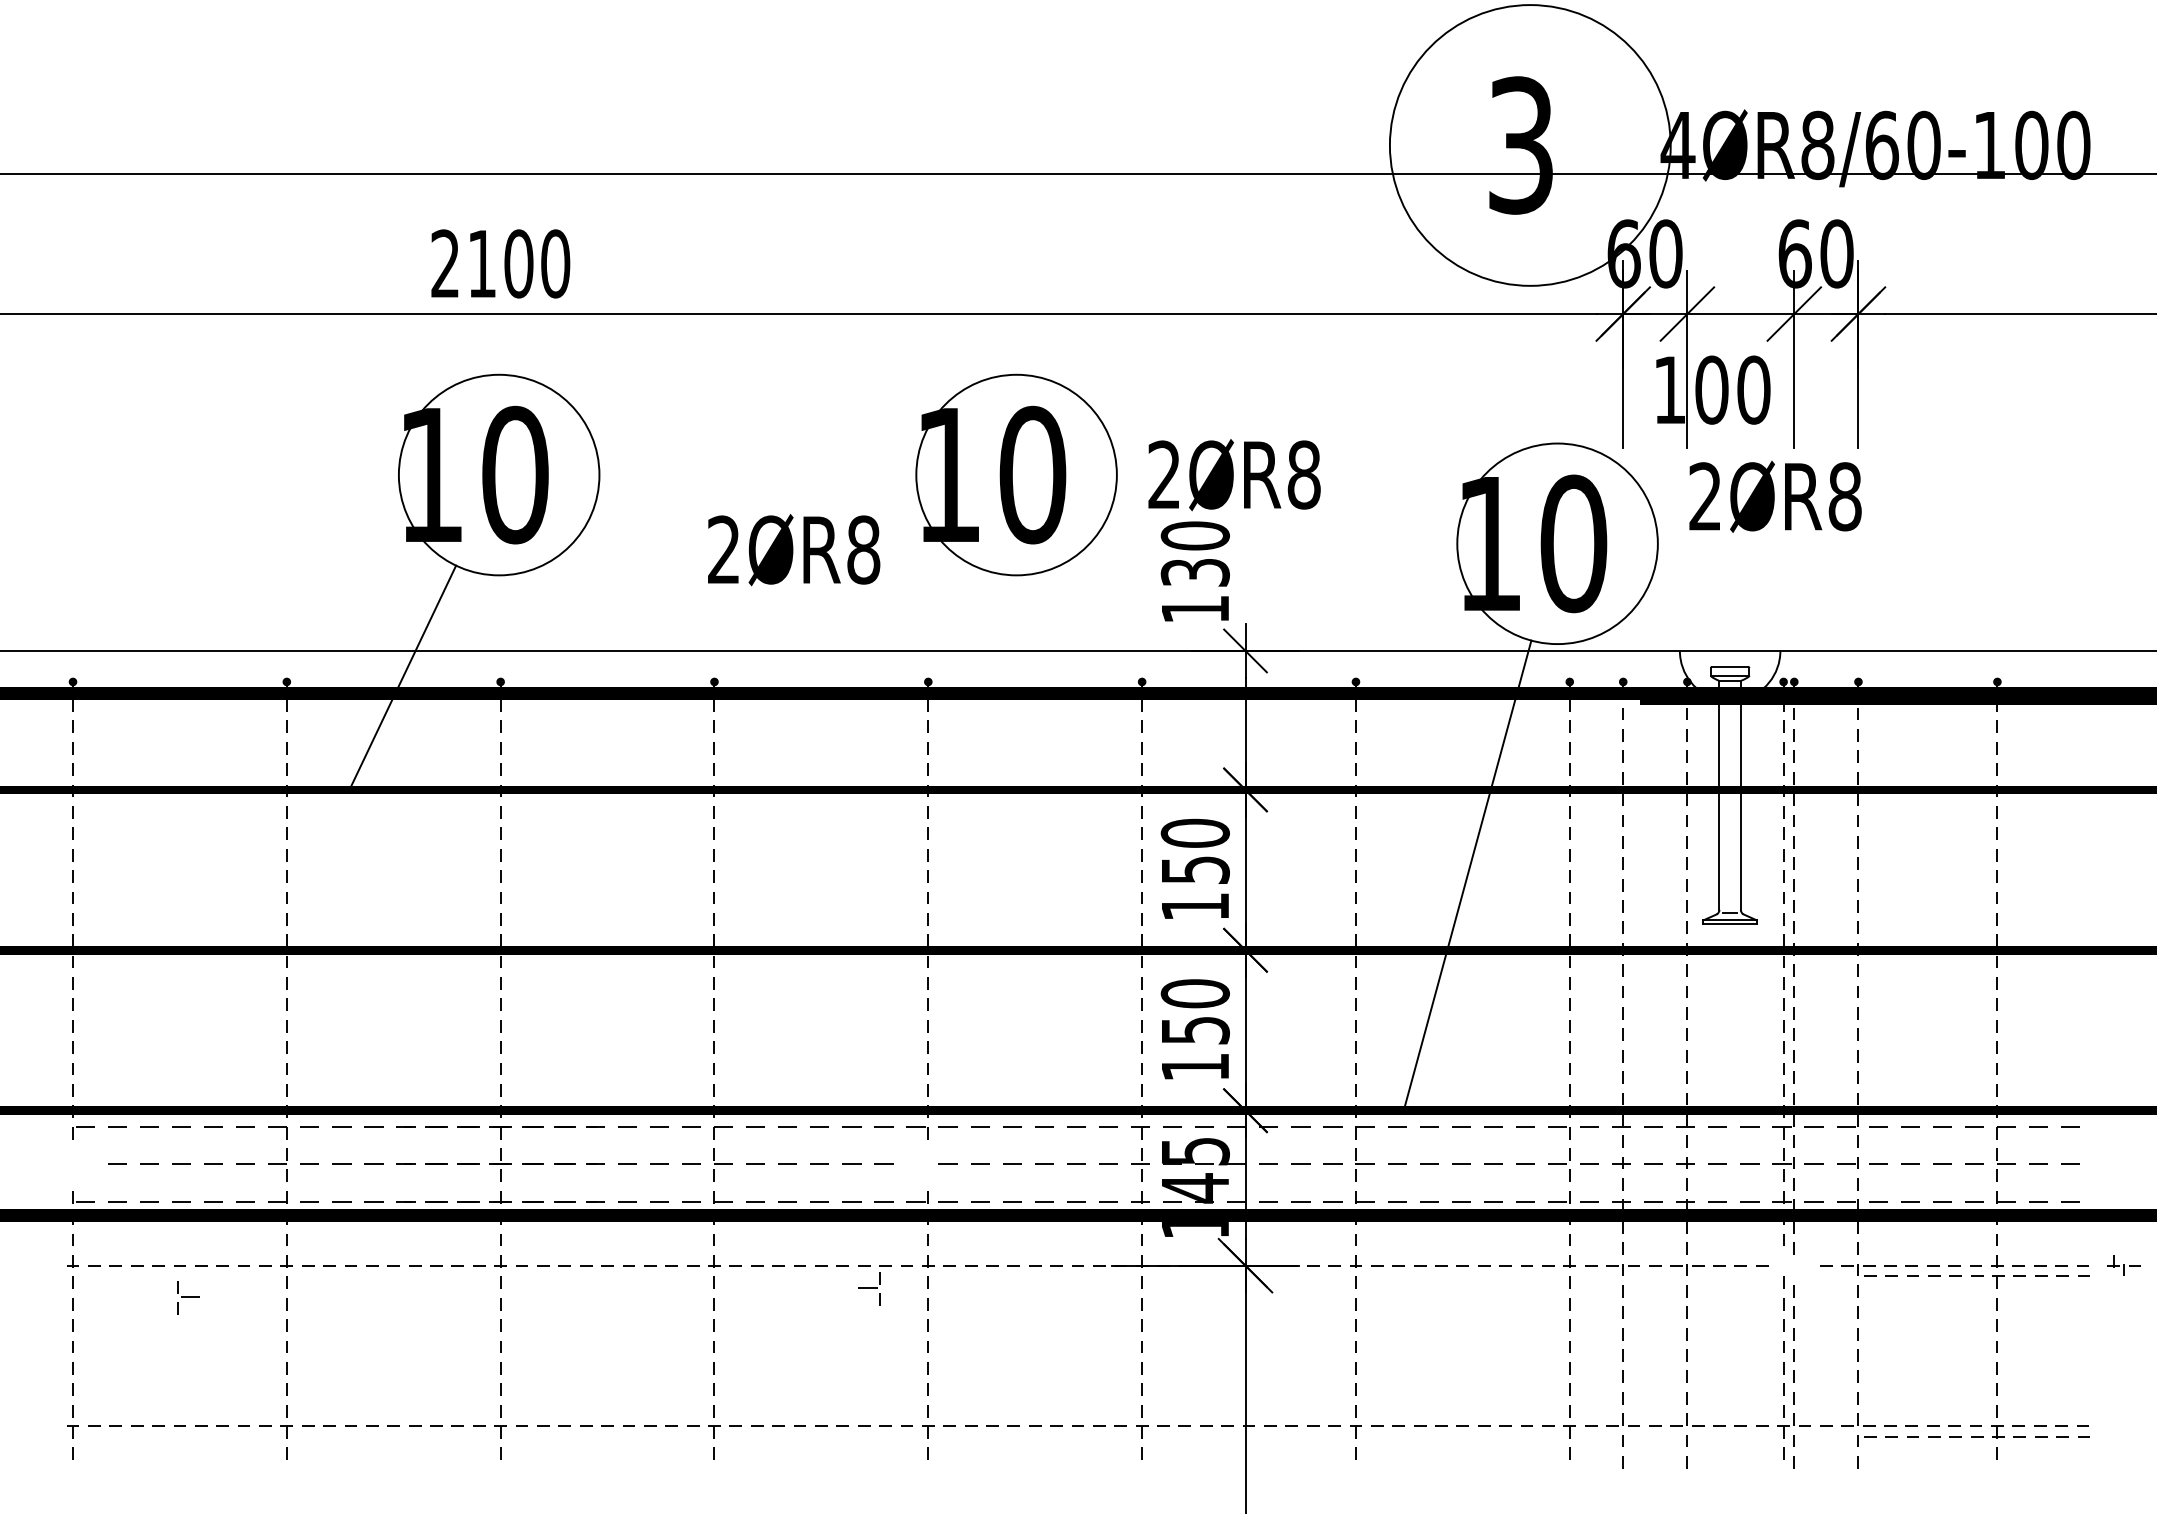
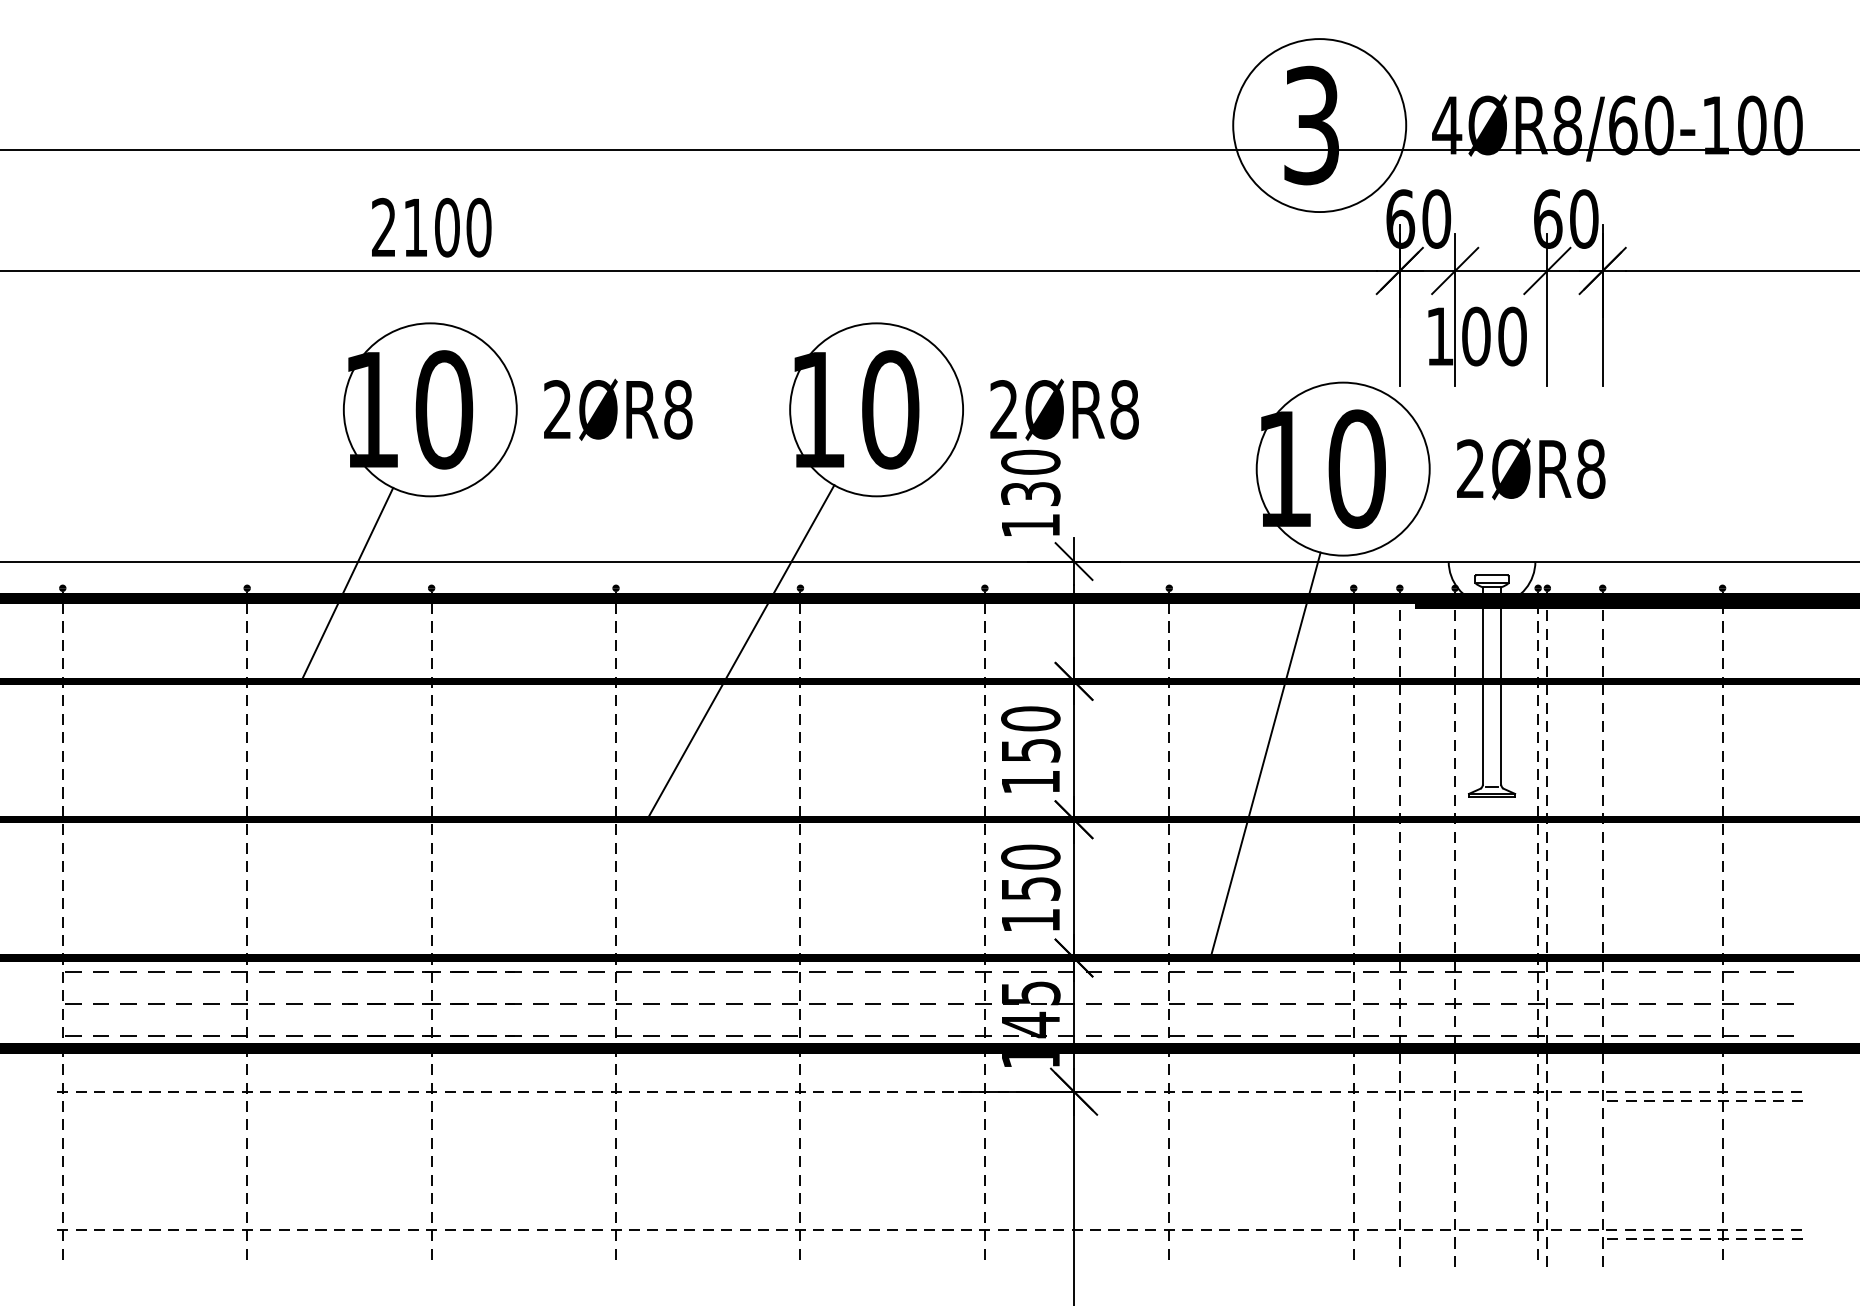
circle: (1530, 145) -> (1319, 125), size x0.71
text: (1775, 496) -> (1531, 468), moved
text: (794, 550) -> (618, 410), moved
line: (858, 756) -> (740, 652), added
part: (2123, 1265) -> (1546, 1091), moved
part: (869, 1288) -> (791, 1004), moved
part: (188, 1297) -> (71, 1004), moved

